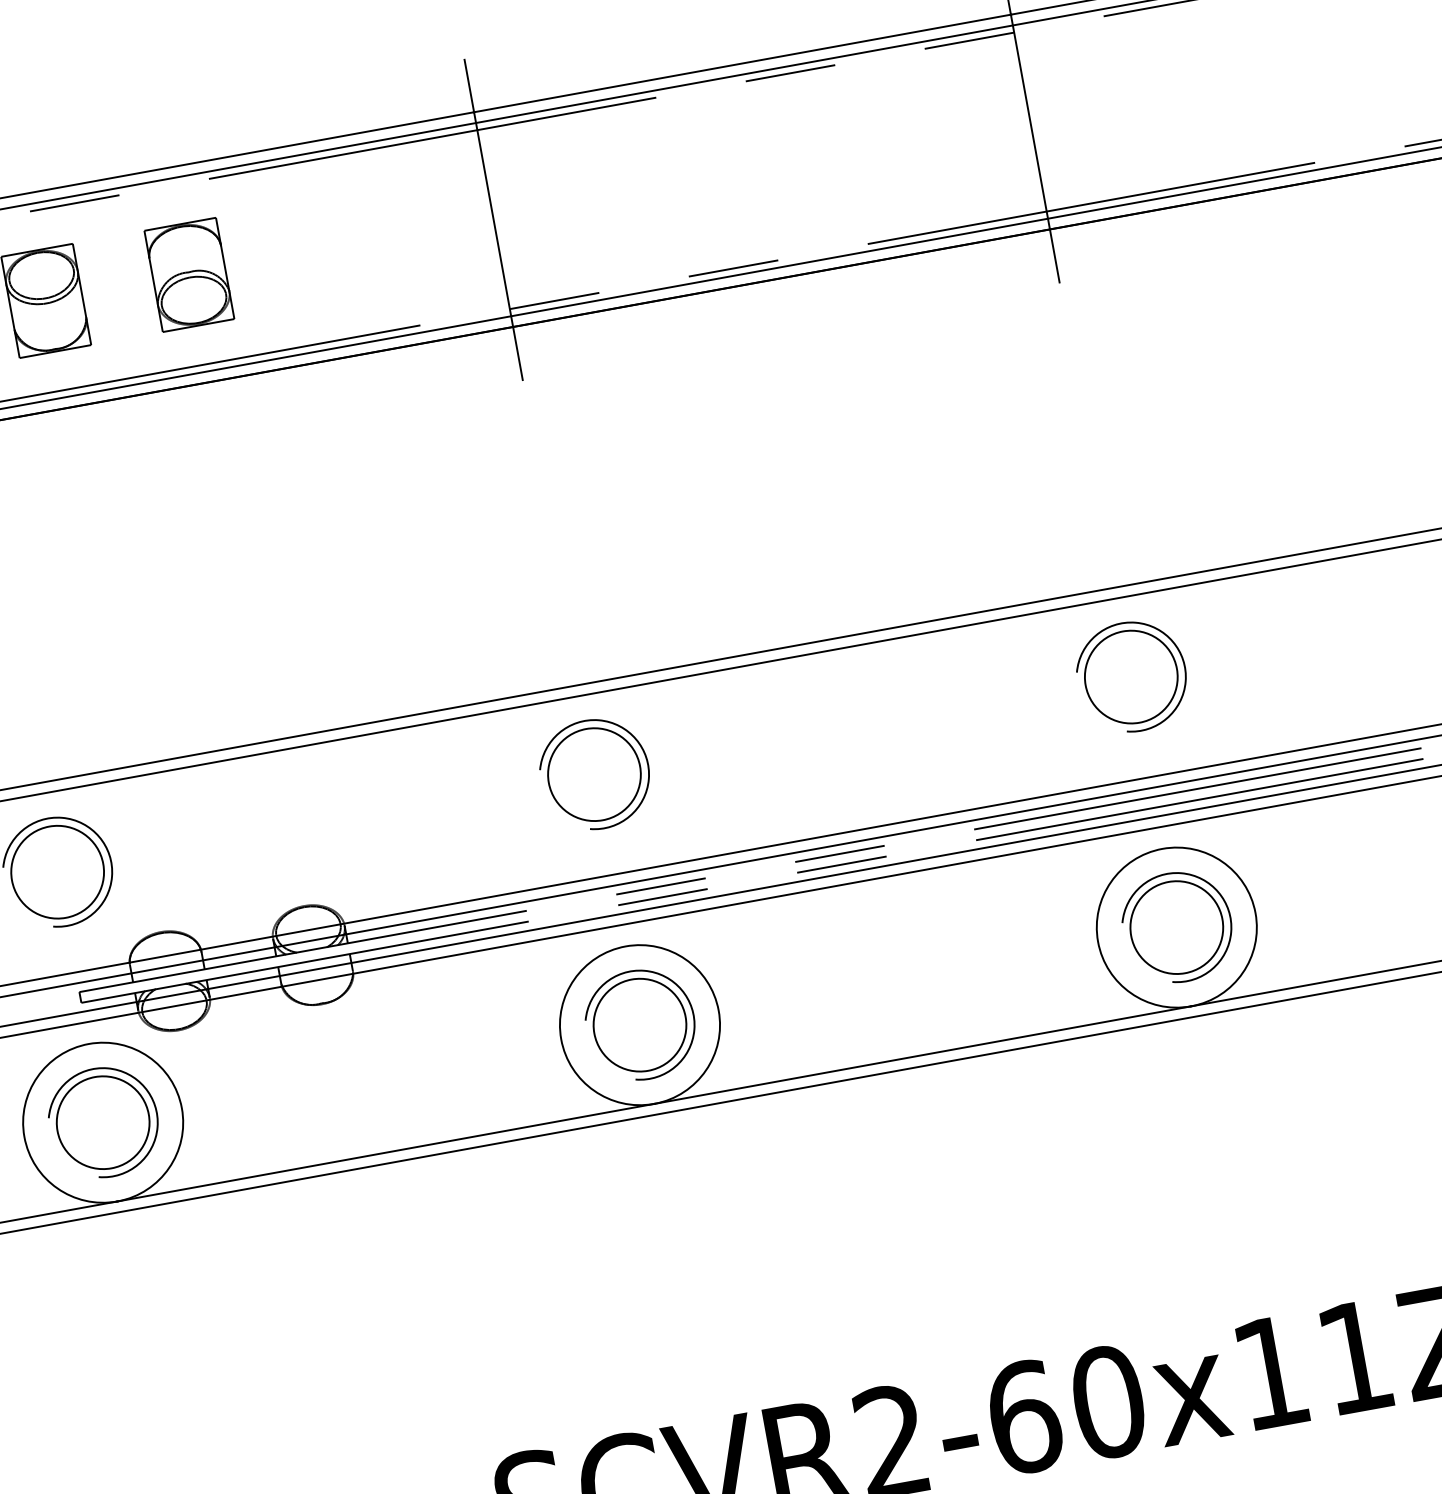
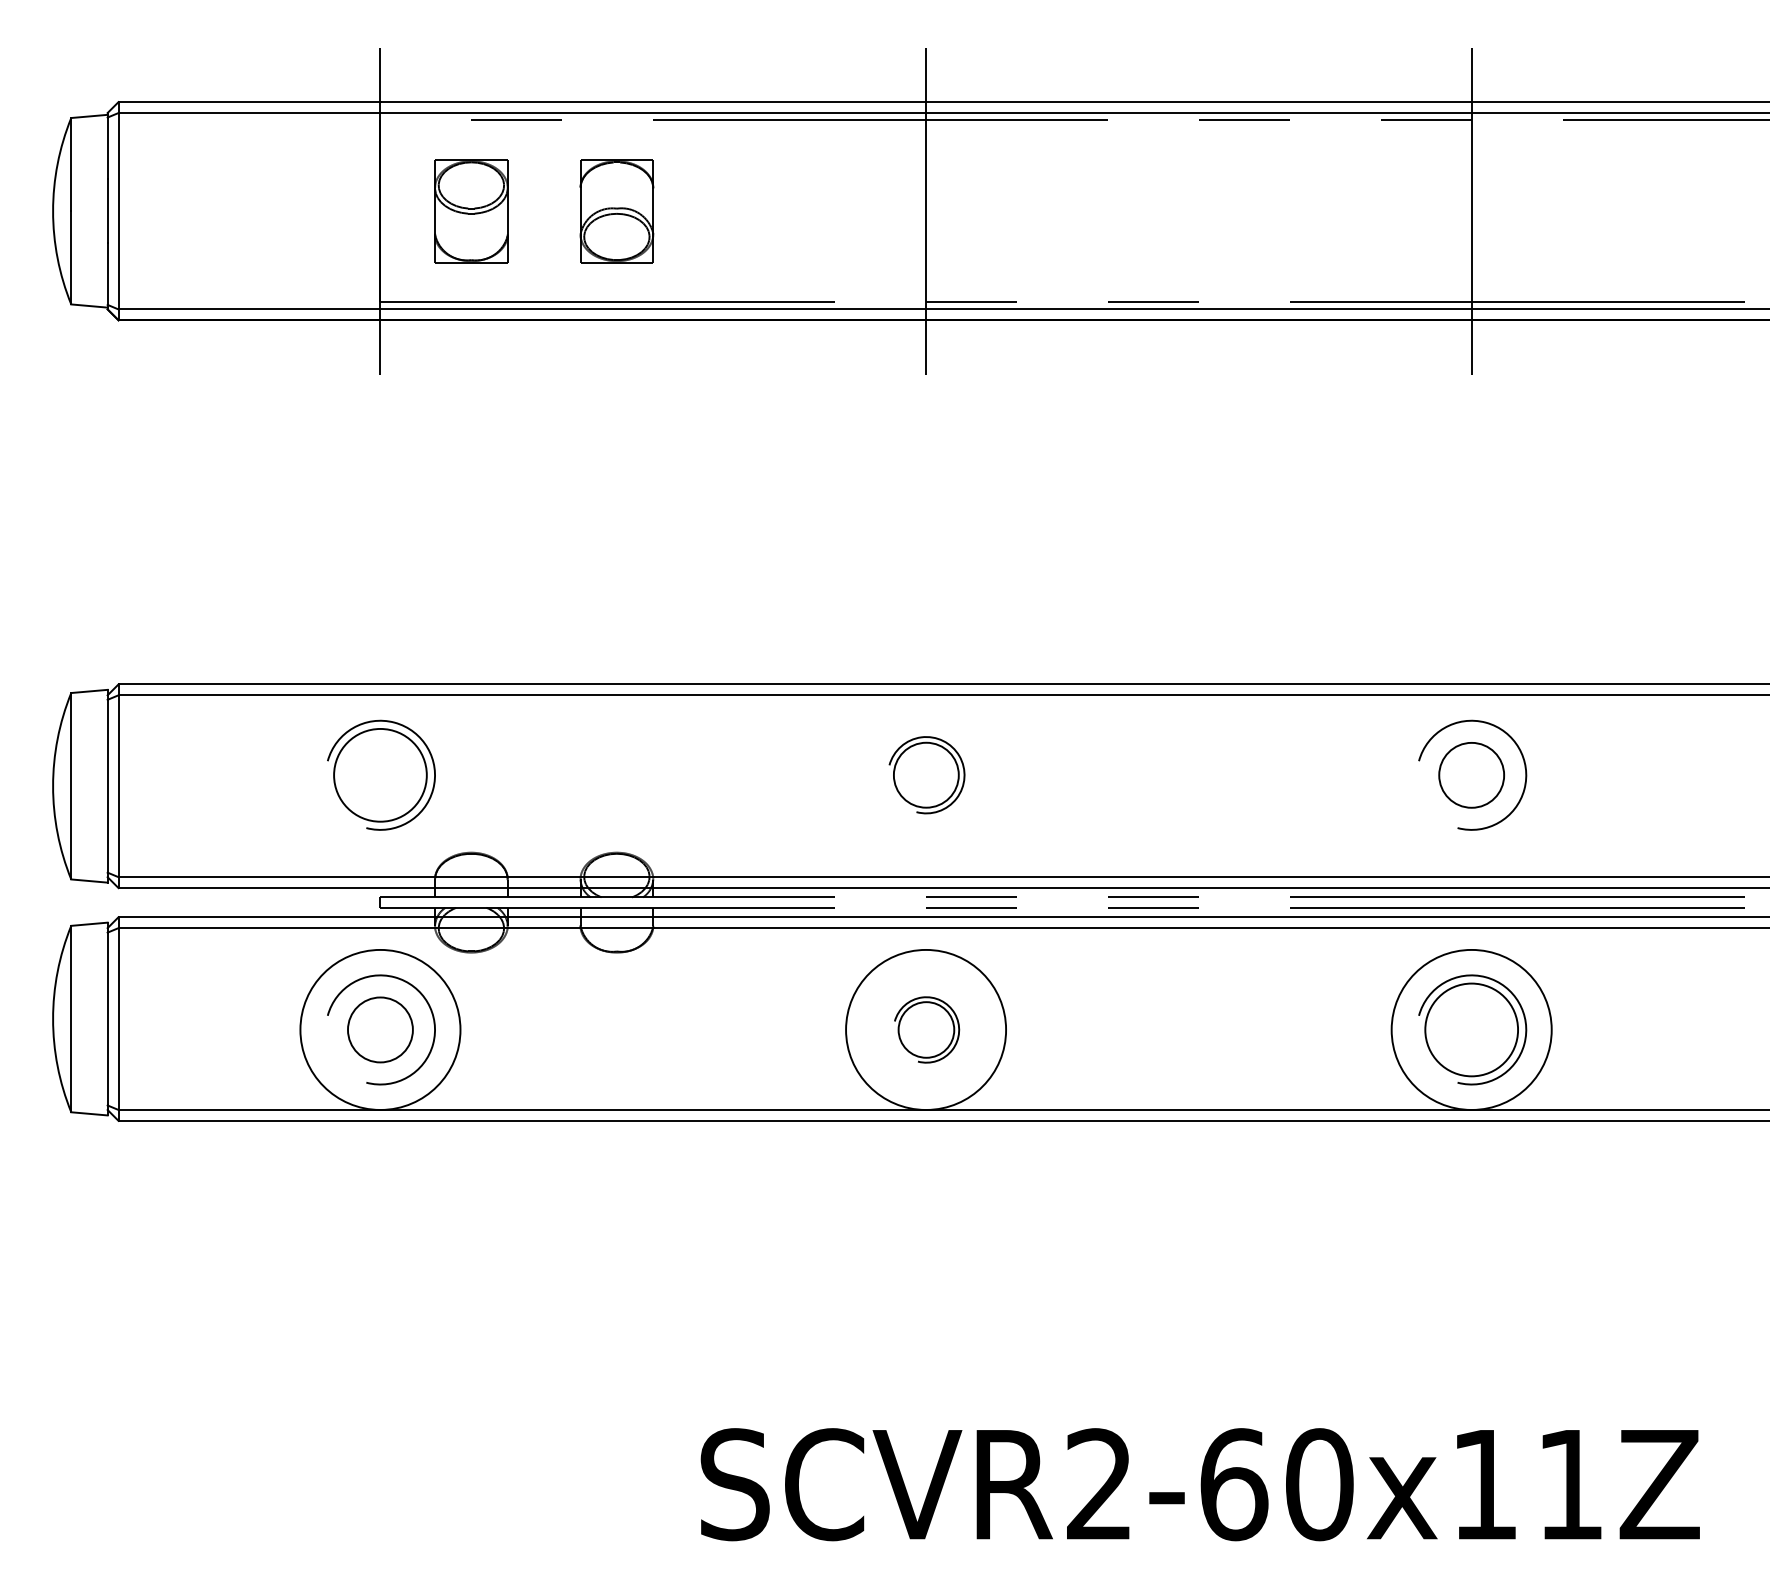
circle: (1130, 676) -> (1471, 774), size x0.7
part: (594, 773) -> (926, 774), size x0.7
part: (640, 1024) -> (926, 1029), size x0.6
circle: (103, 1122) -> (380, 1029), size x0.7

